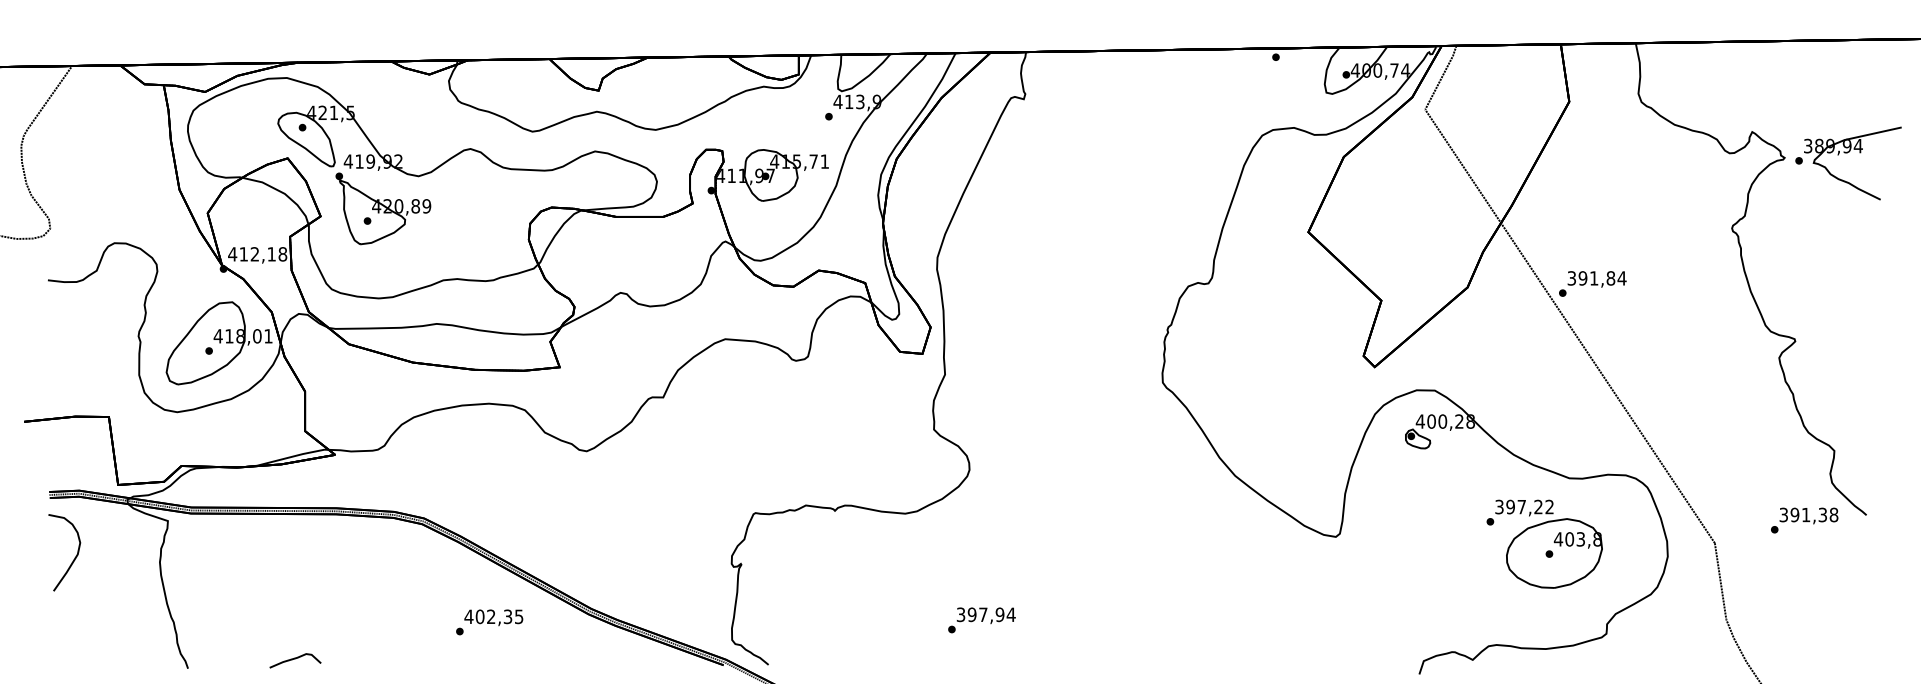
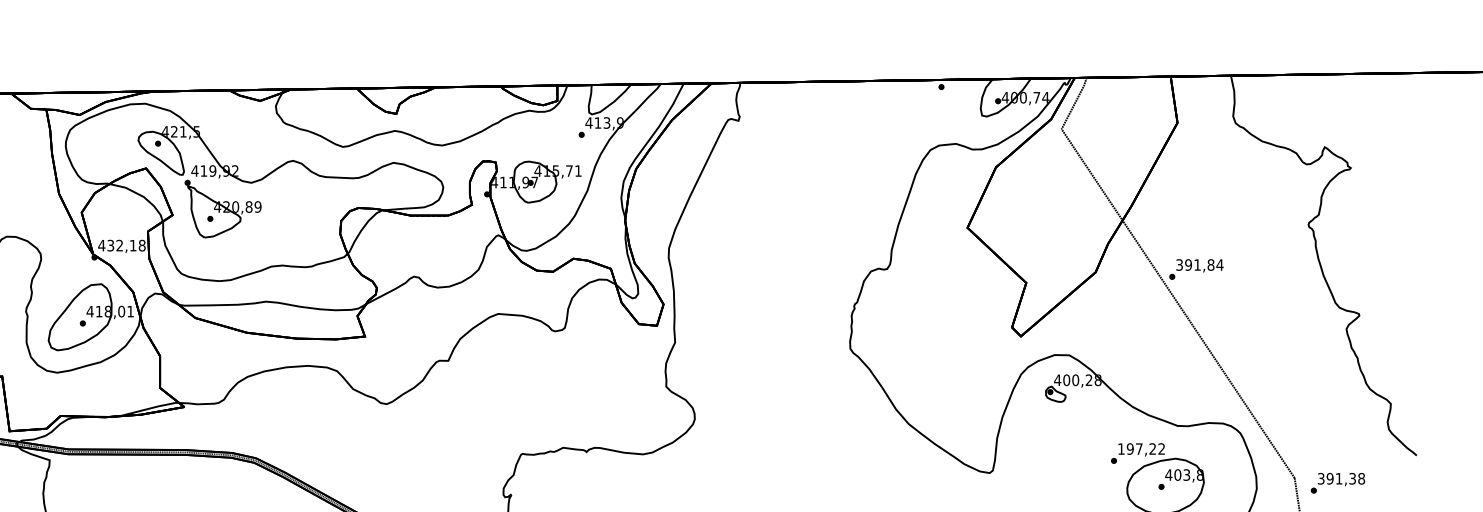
part: (1847, 153) -> (1401, 164), removed
text: (243, 254) -> (110, 245), 412,18 -> 432,18
text: (1499, 506) -> (1121, 448), 397,22 -> 197,22
text: (1804, 520) -> (1337, 483), moved

